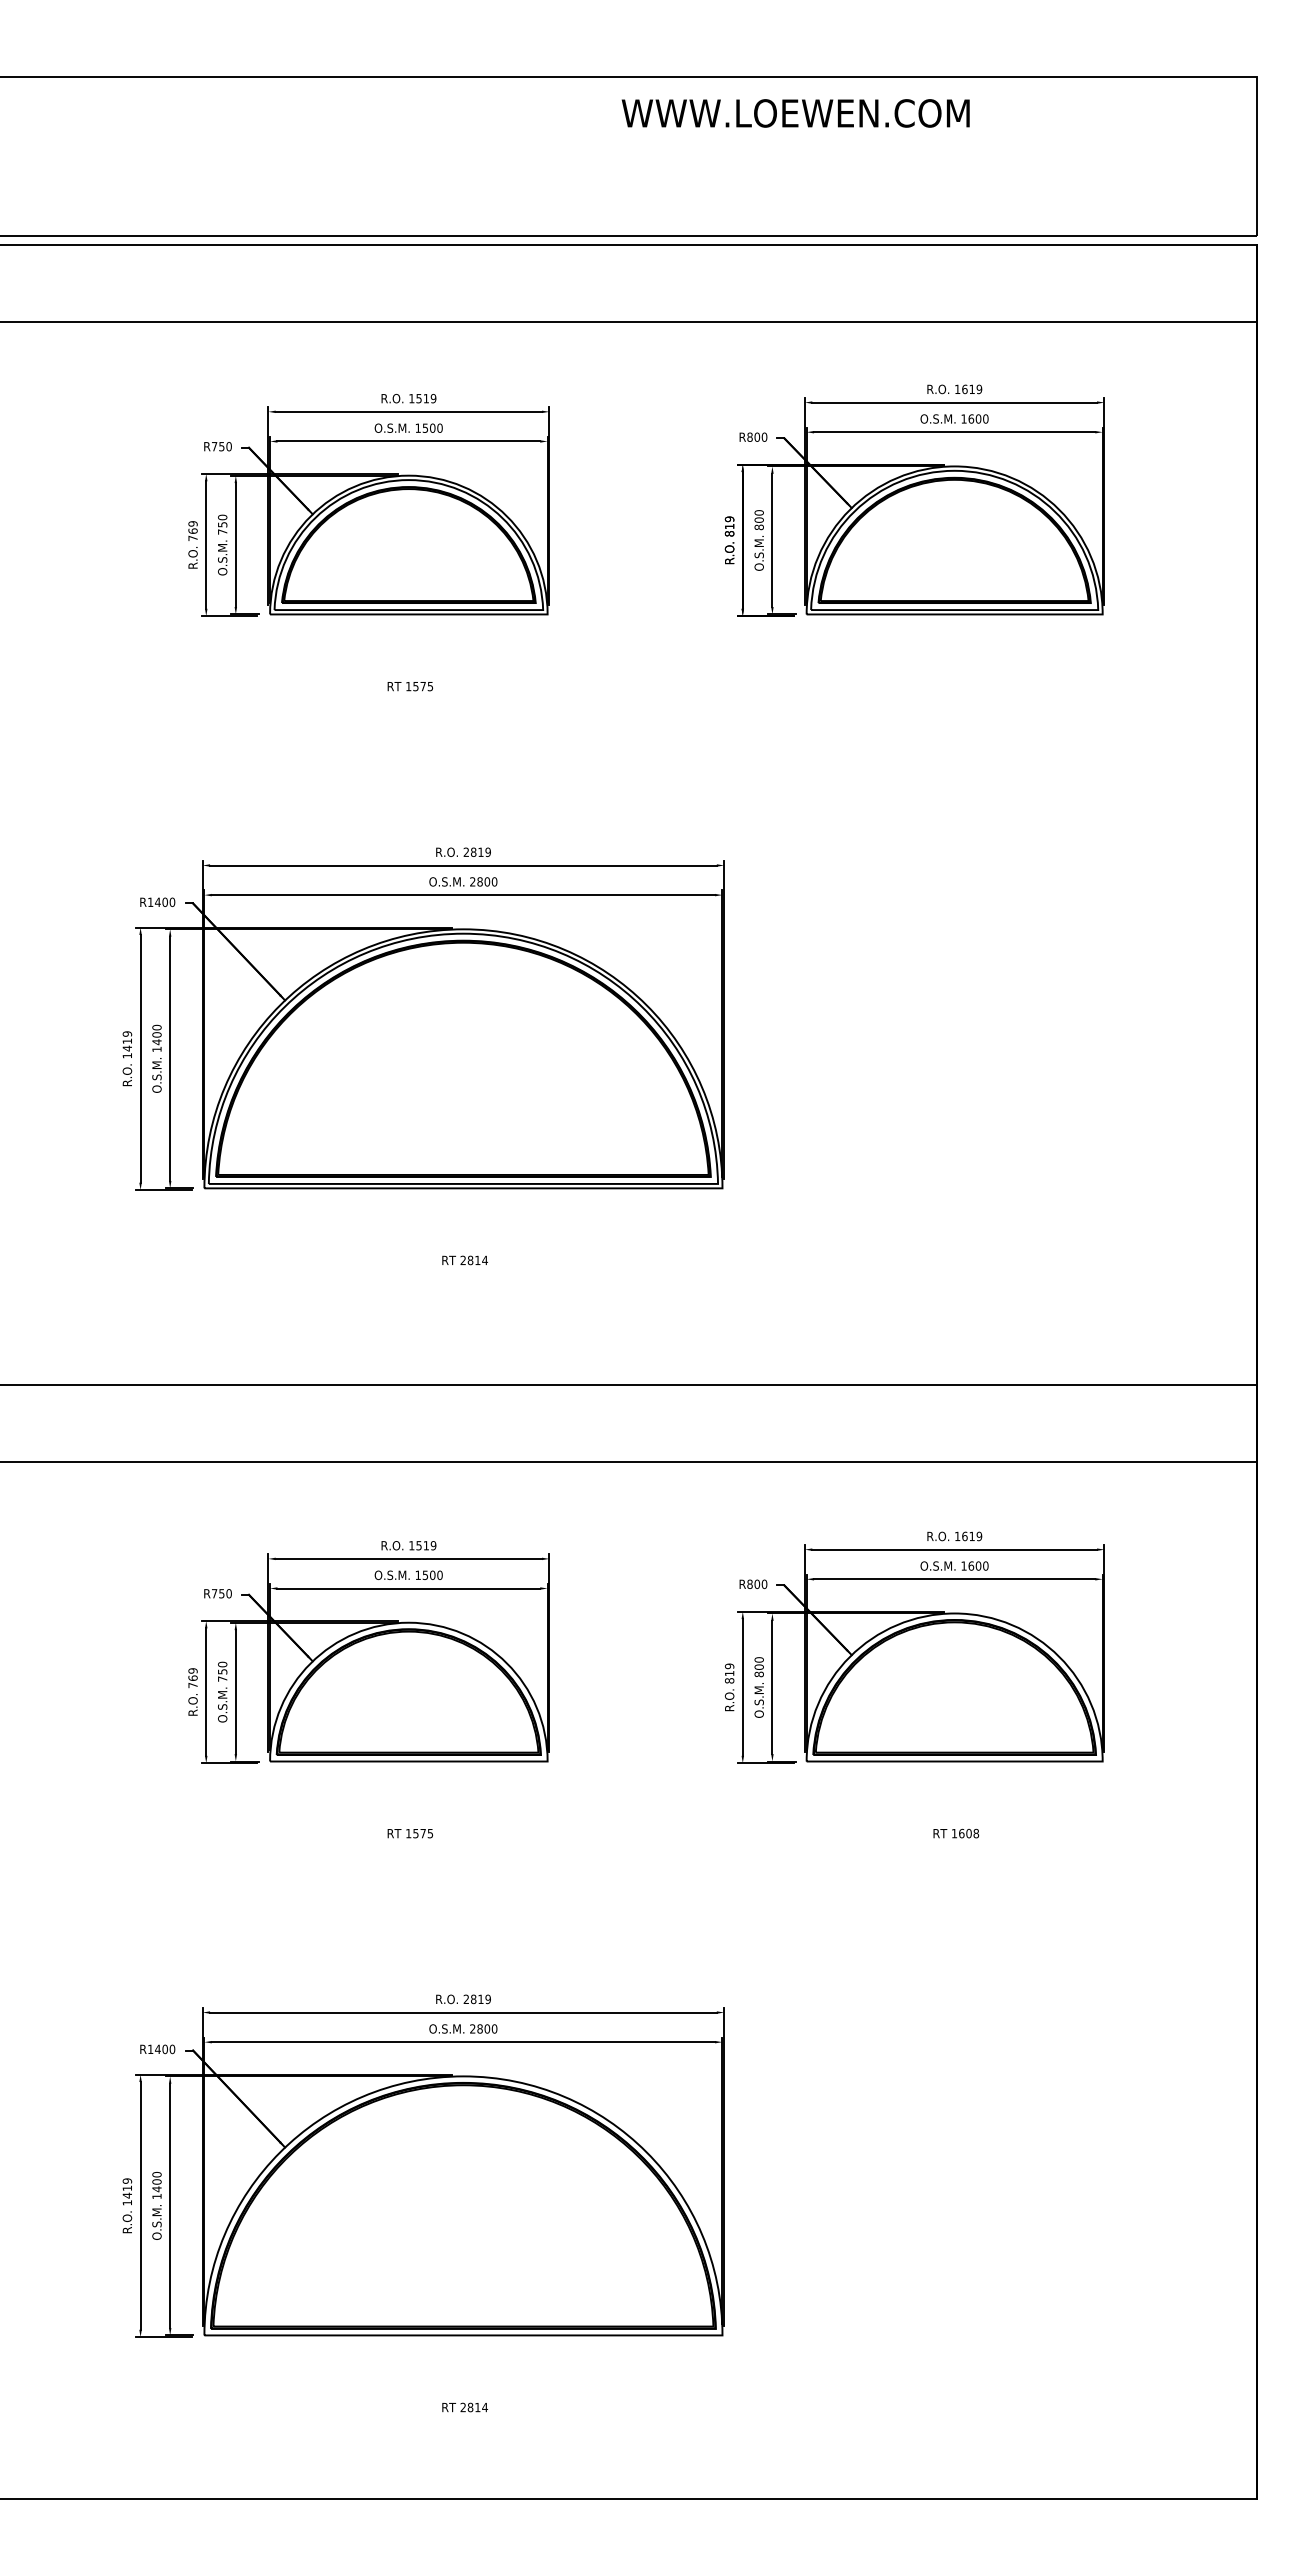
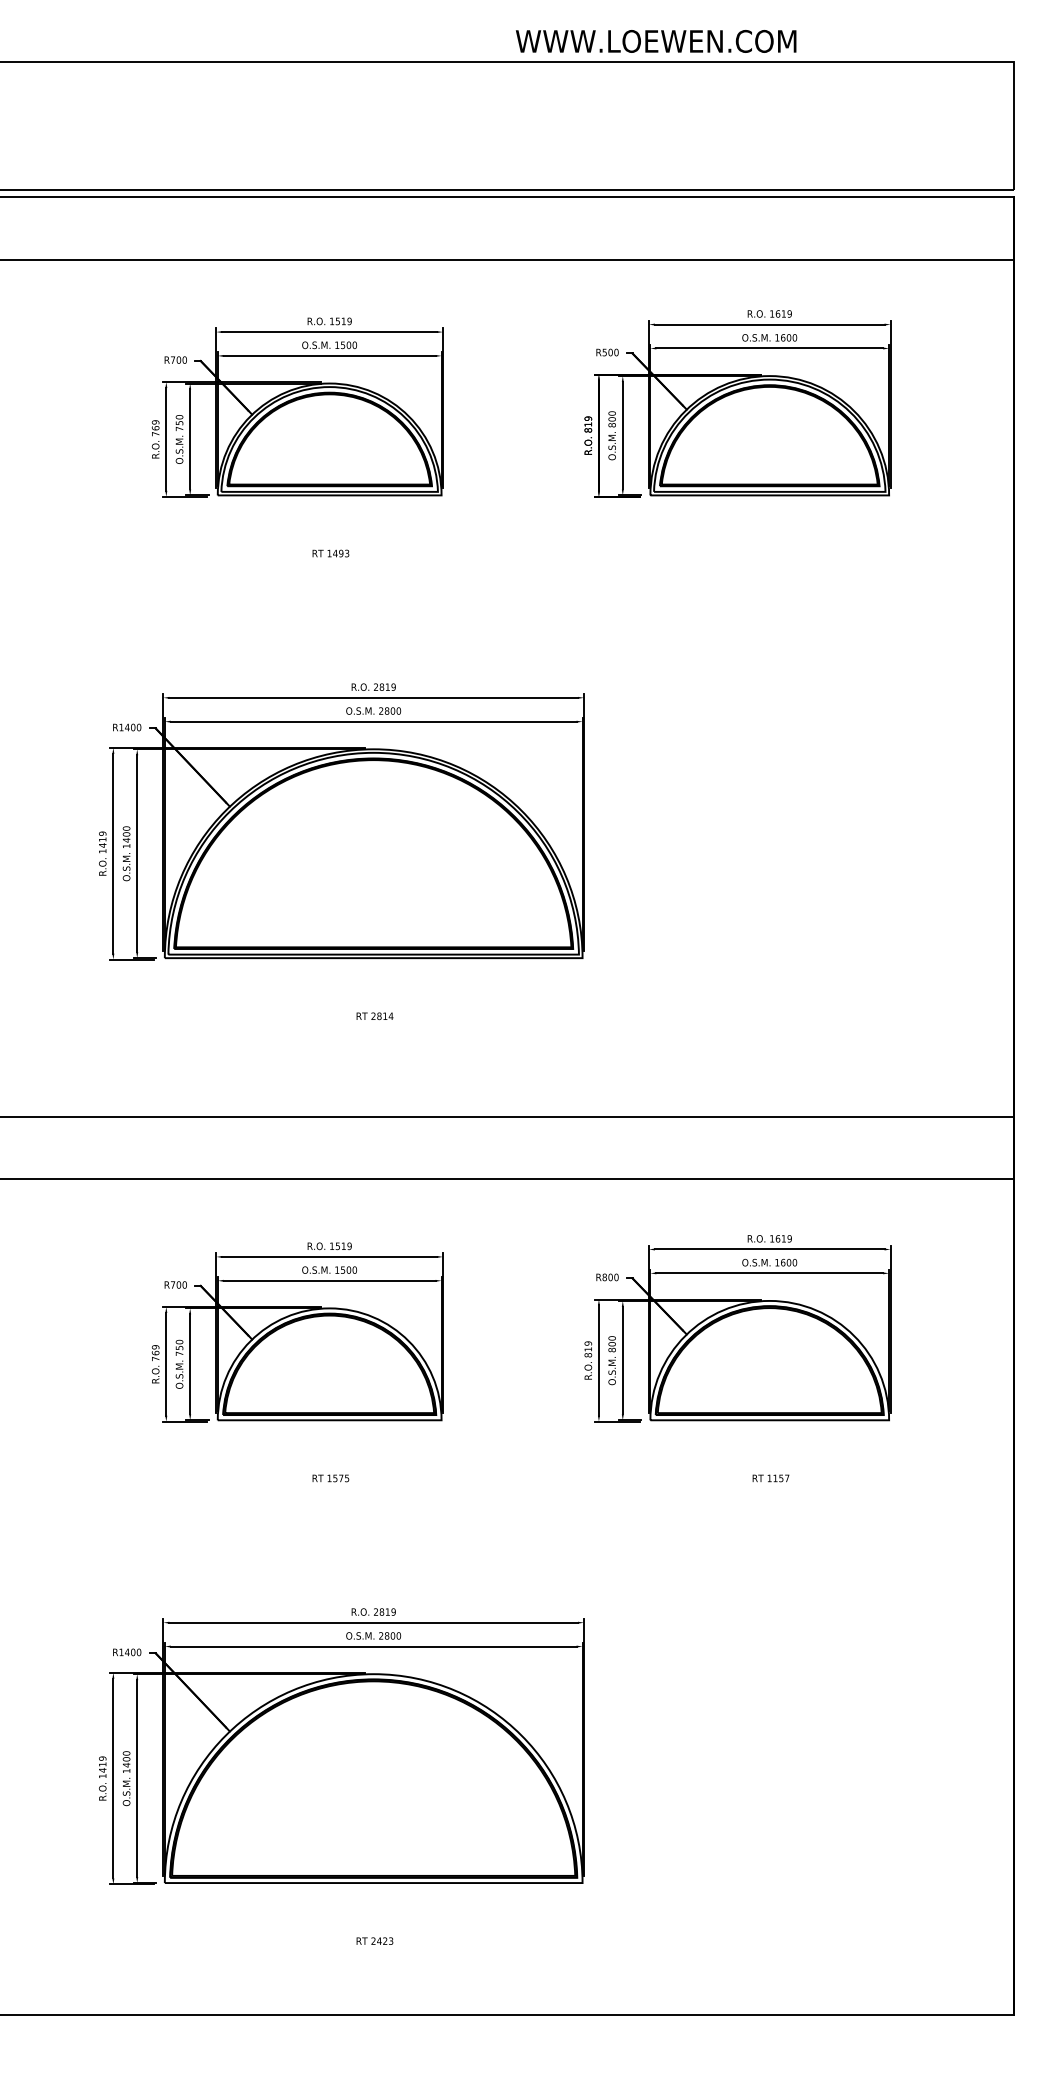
text: (795, 113) -> (655, 41), moved
text: (749, 436) -> (604, 351), R800 -> R500
text: (221, 446) -> (178, 359), R750 -> R700
text: (422, 686) -> (340, 553), 1575 -> 1493
text: (221, 1593) -> (178, 1284), R750 -> R700
text: (969, 1833) -> (781, 1478), 1608 -> 1157
text: (477, 2407) -> (385, 1941), 2814 -> 2423

